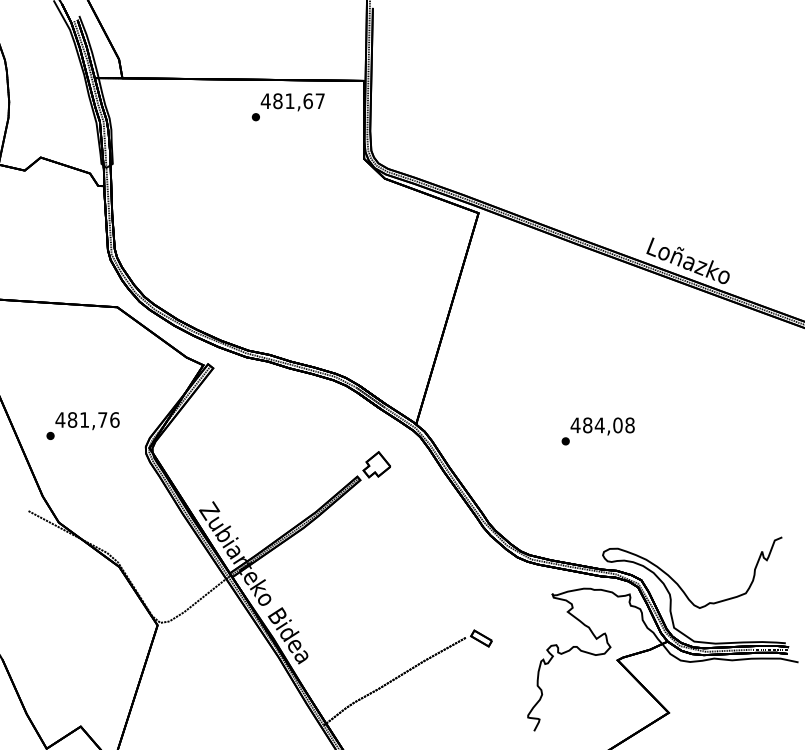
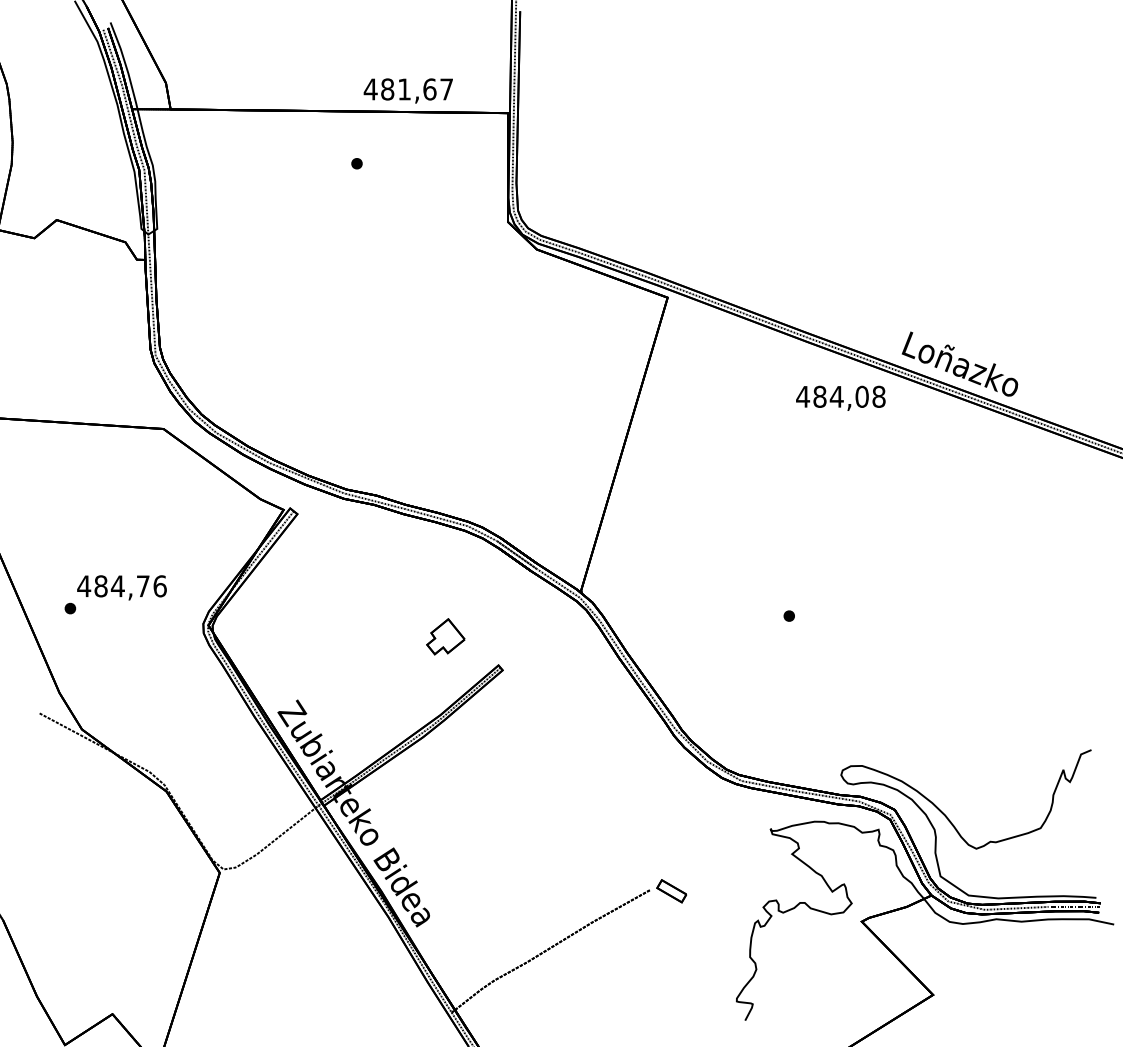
text: (292, 101) -> (407, 90), moved
text: (84, 420) -> (117, 586), 481,76 -> 484,76
text: (602, 425) -> (840, 397), moved
part: (376, 464) -> (445, 636), moved

